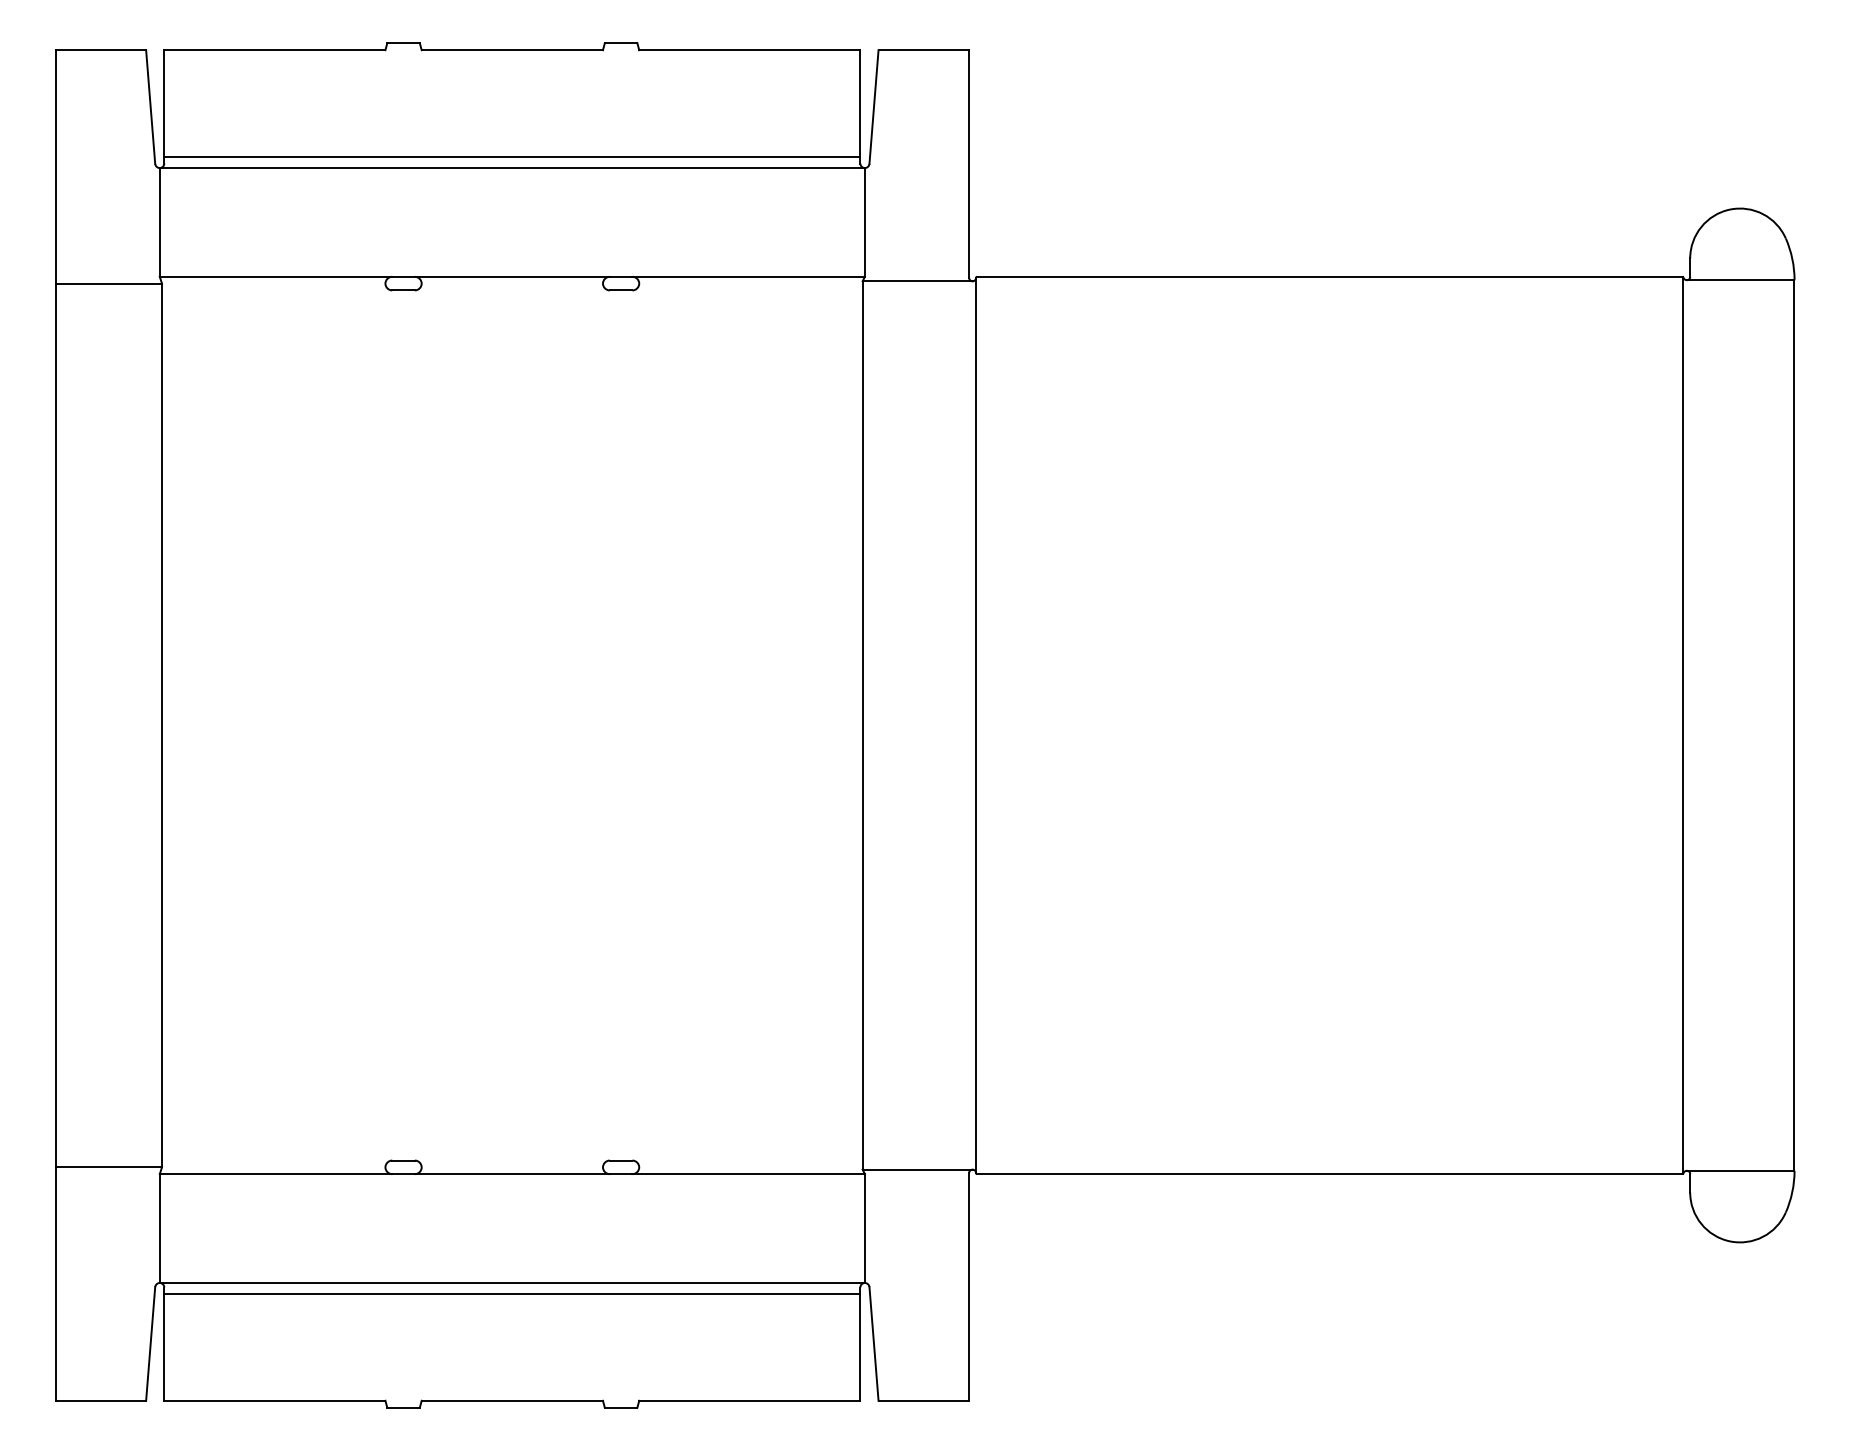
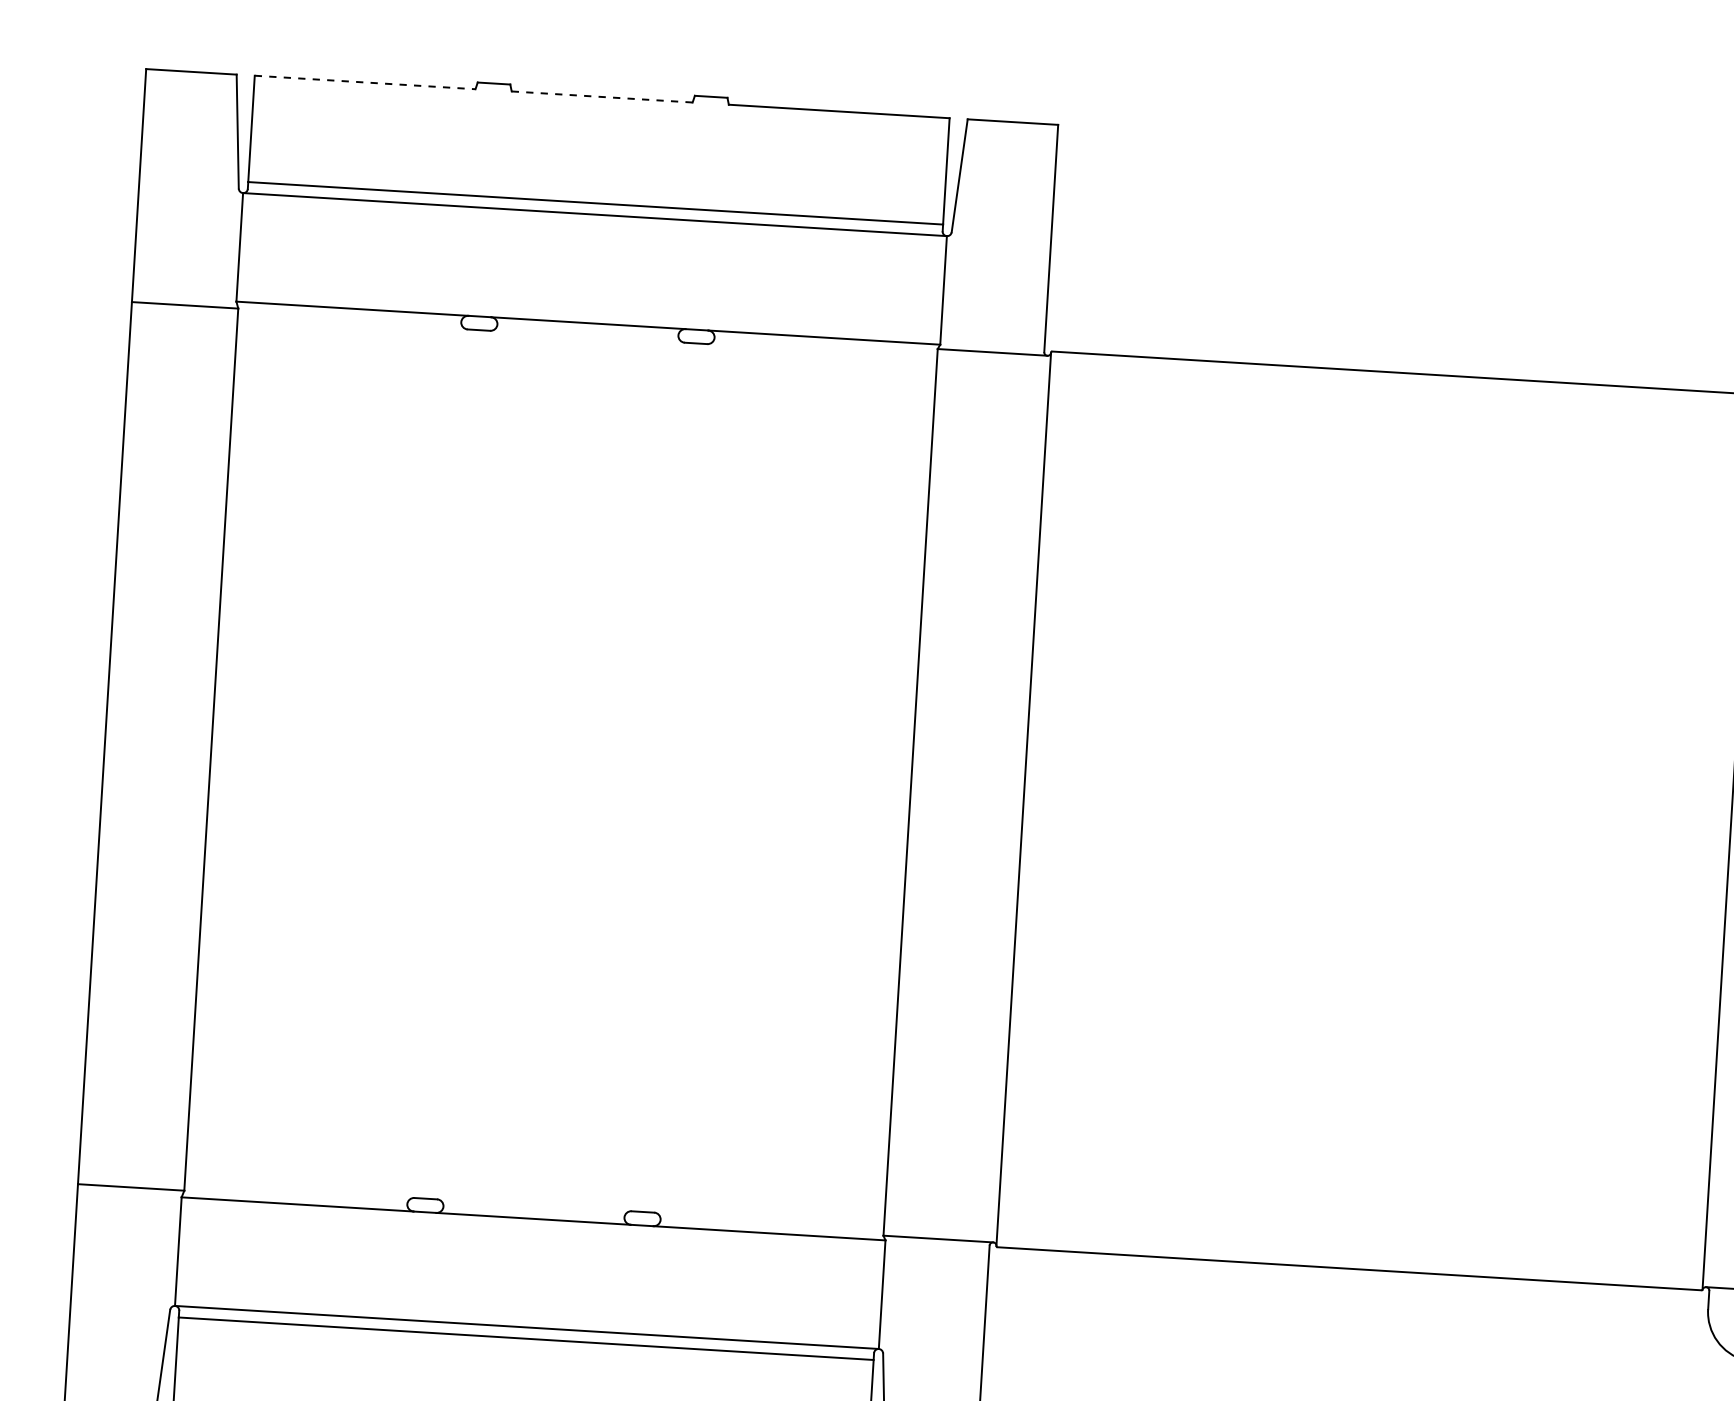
line: (274, 50) -> (364, 82), solid -> dashed
line: (512, 50) -> (602, 97), solid -> dashed

